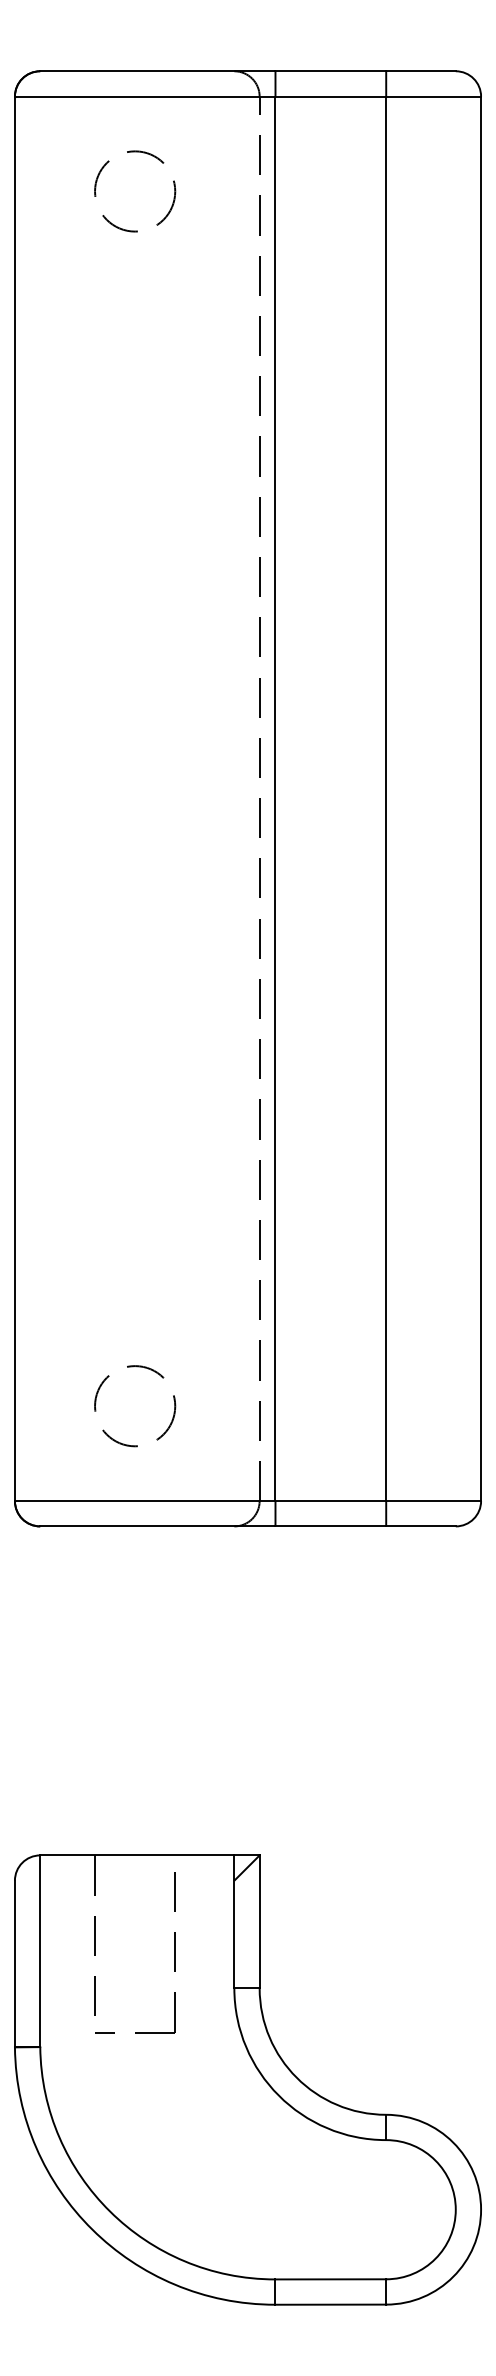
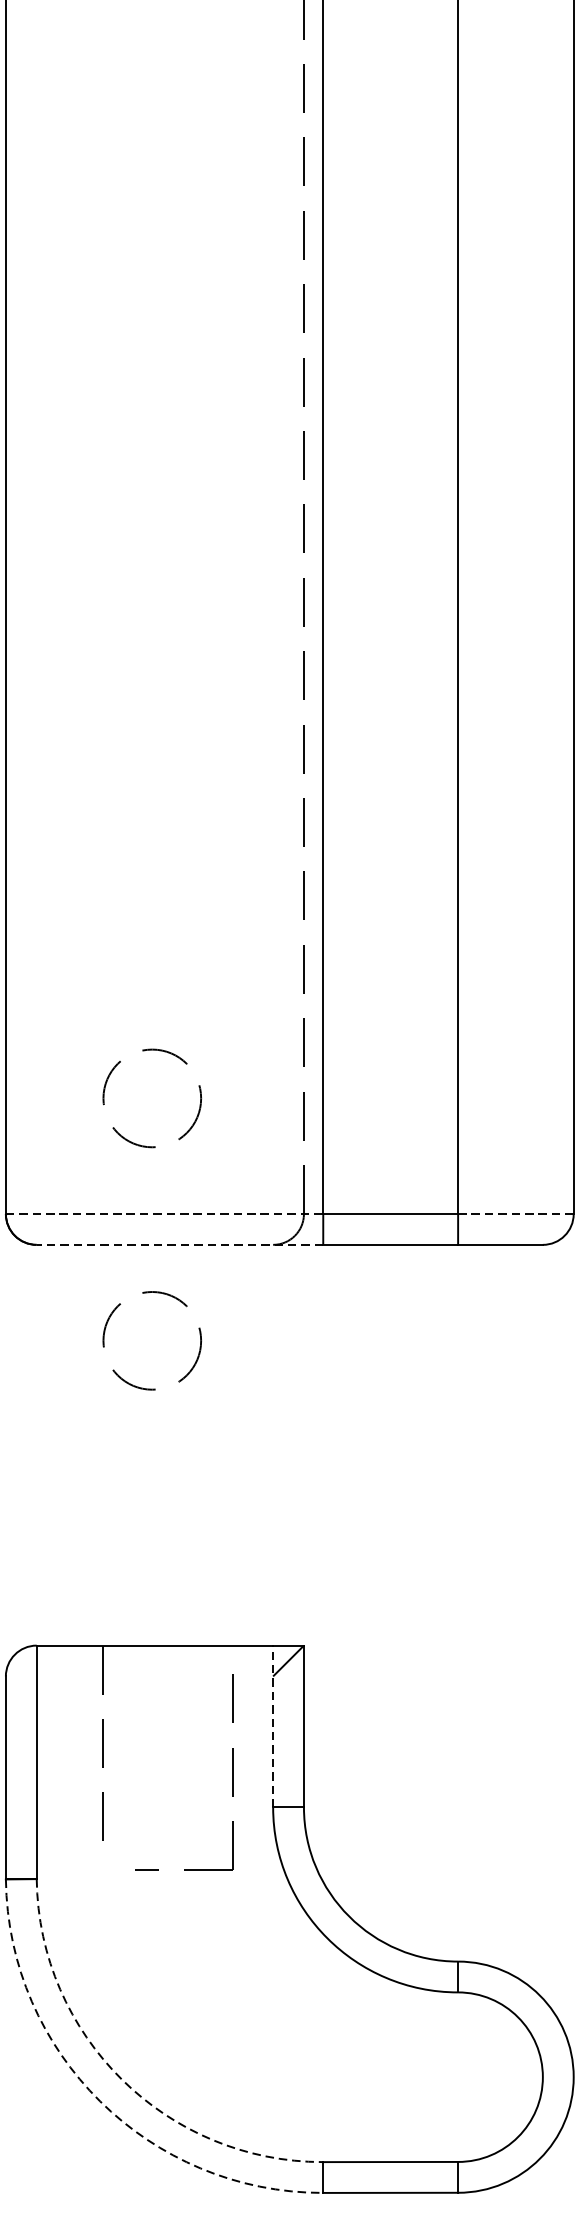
line: (145, 1501) -> (164, 1214), solid -> dashed
line: (433, 1501) -> (515, 1214), solid -> dashed
line: (157, 1526) -> (179, 1244), solid -> dashed
circle: (135, 1605) -> (152, 1341), added
line: (234, 1921) -> (273, 1726), solid -> dashed
part: (174, 1952) -> (231, 1772), moved
arc: (110, 2211) -> (122, 2079), solid -> dashed
arc: (92, 2229) -> (100, 2101), solid -> dashed

